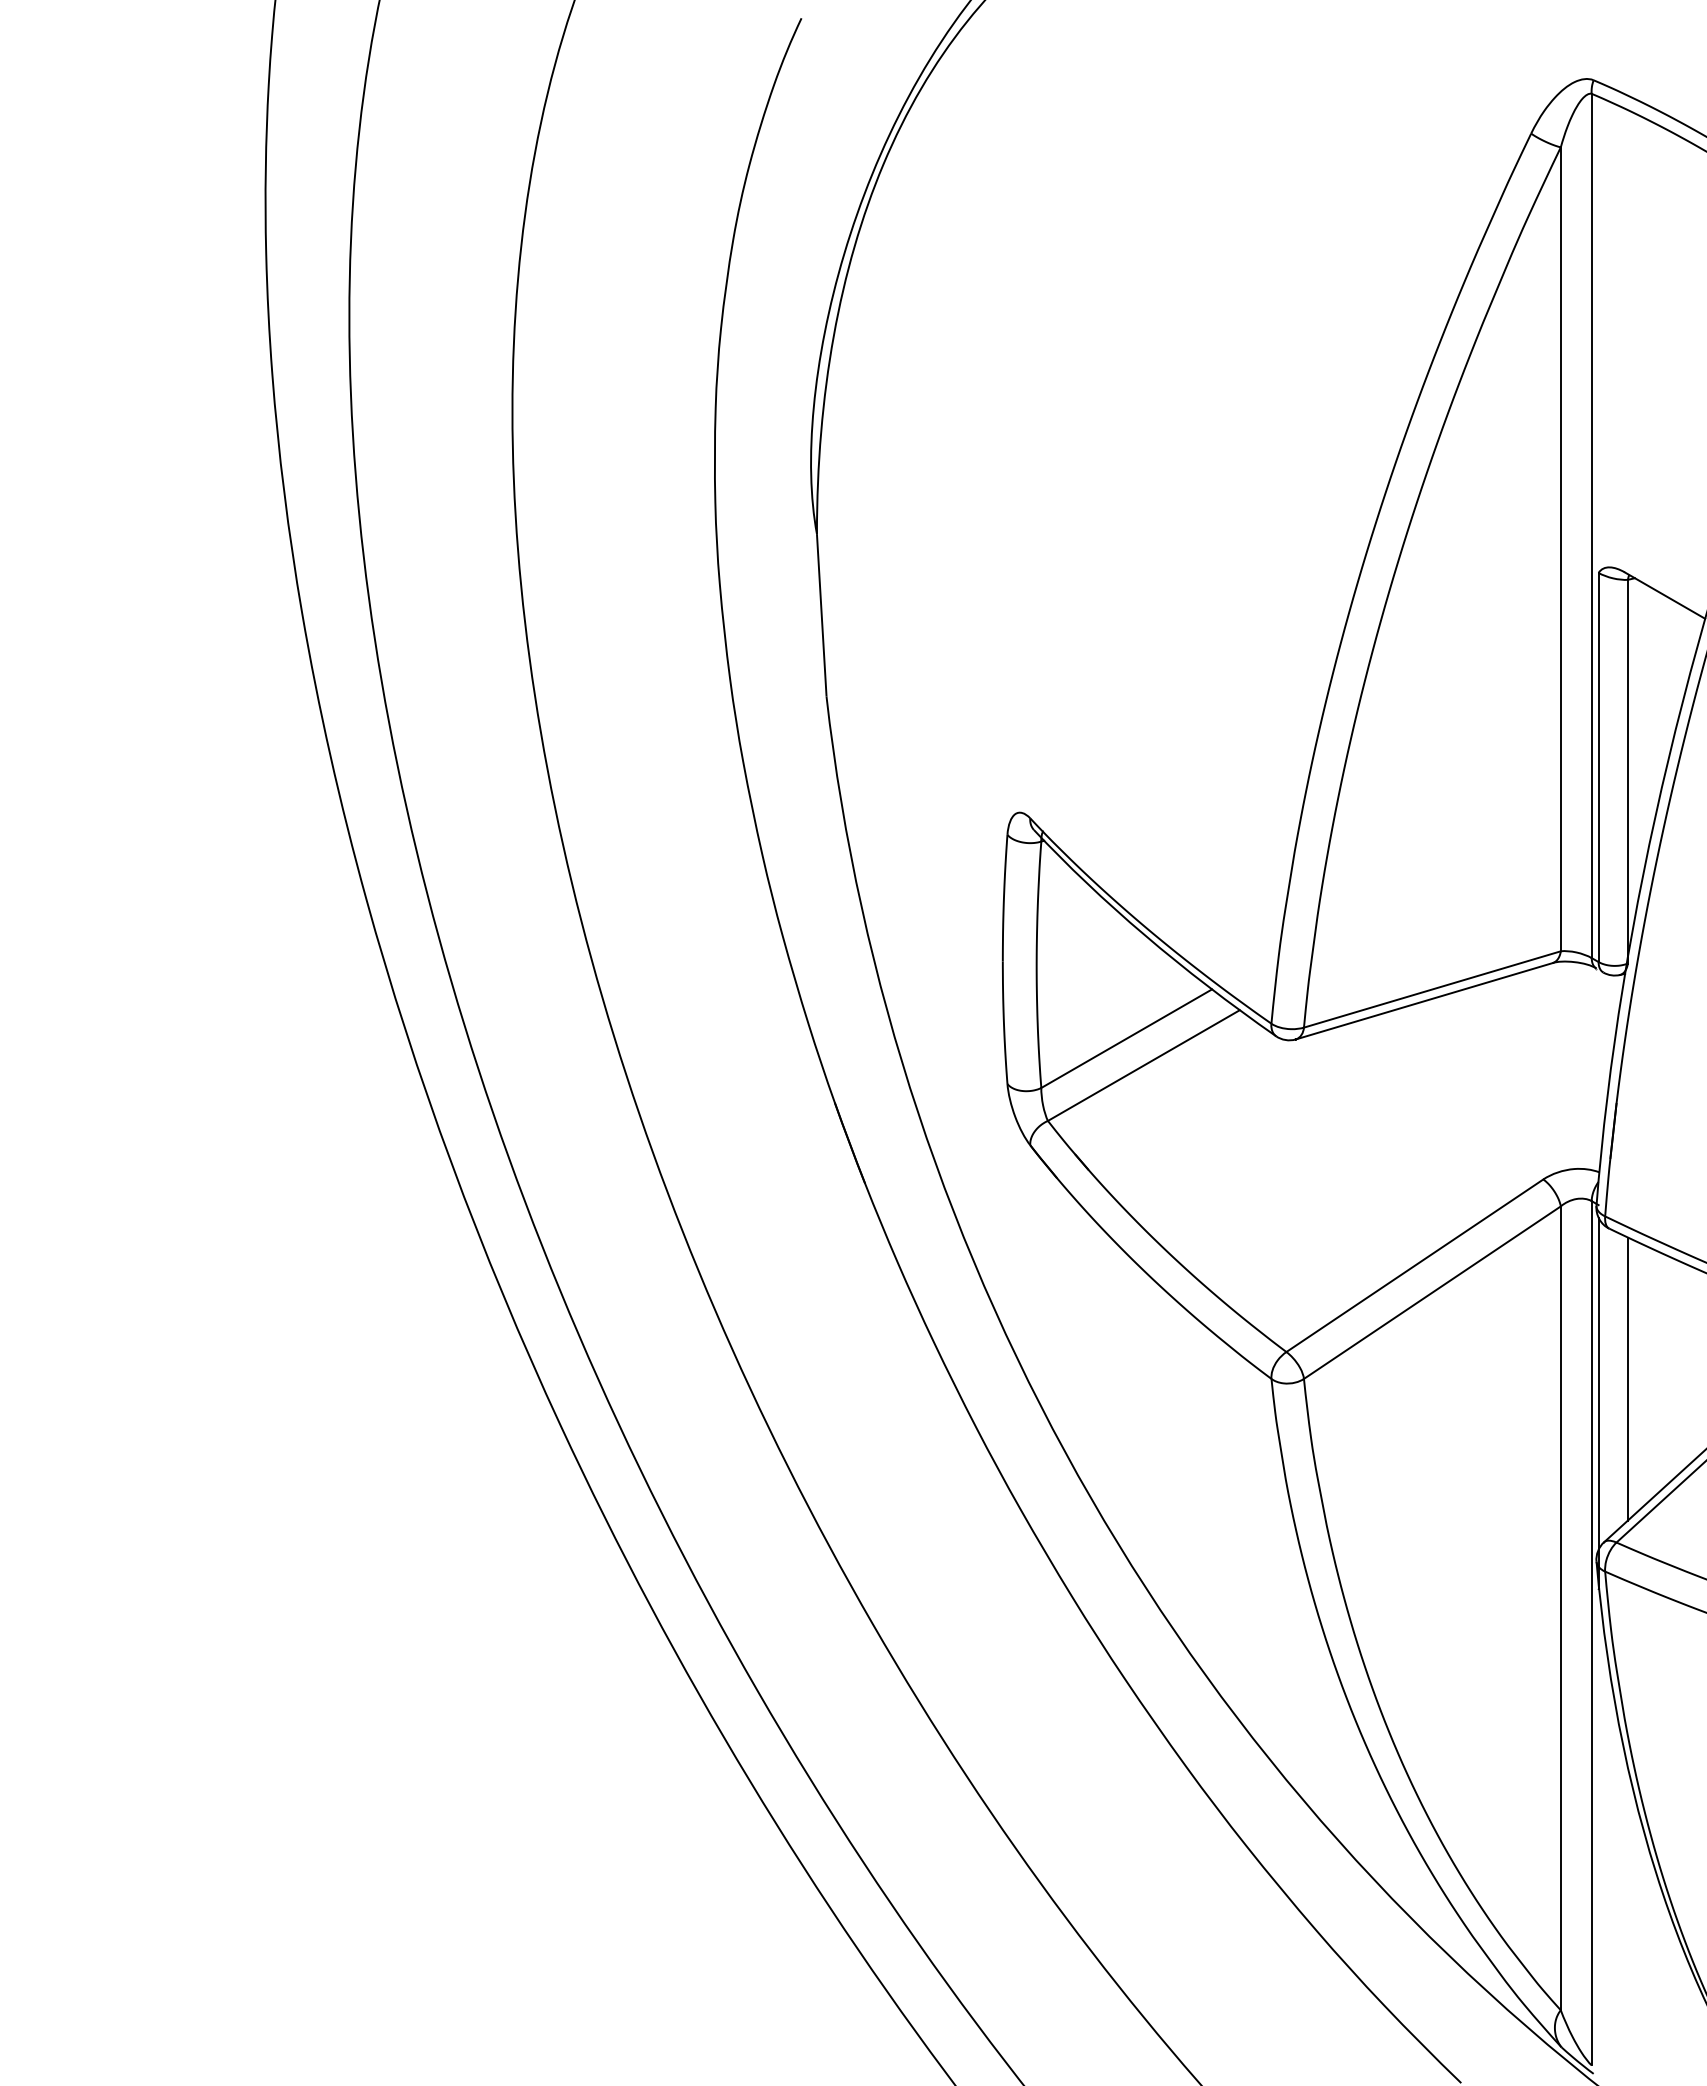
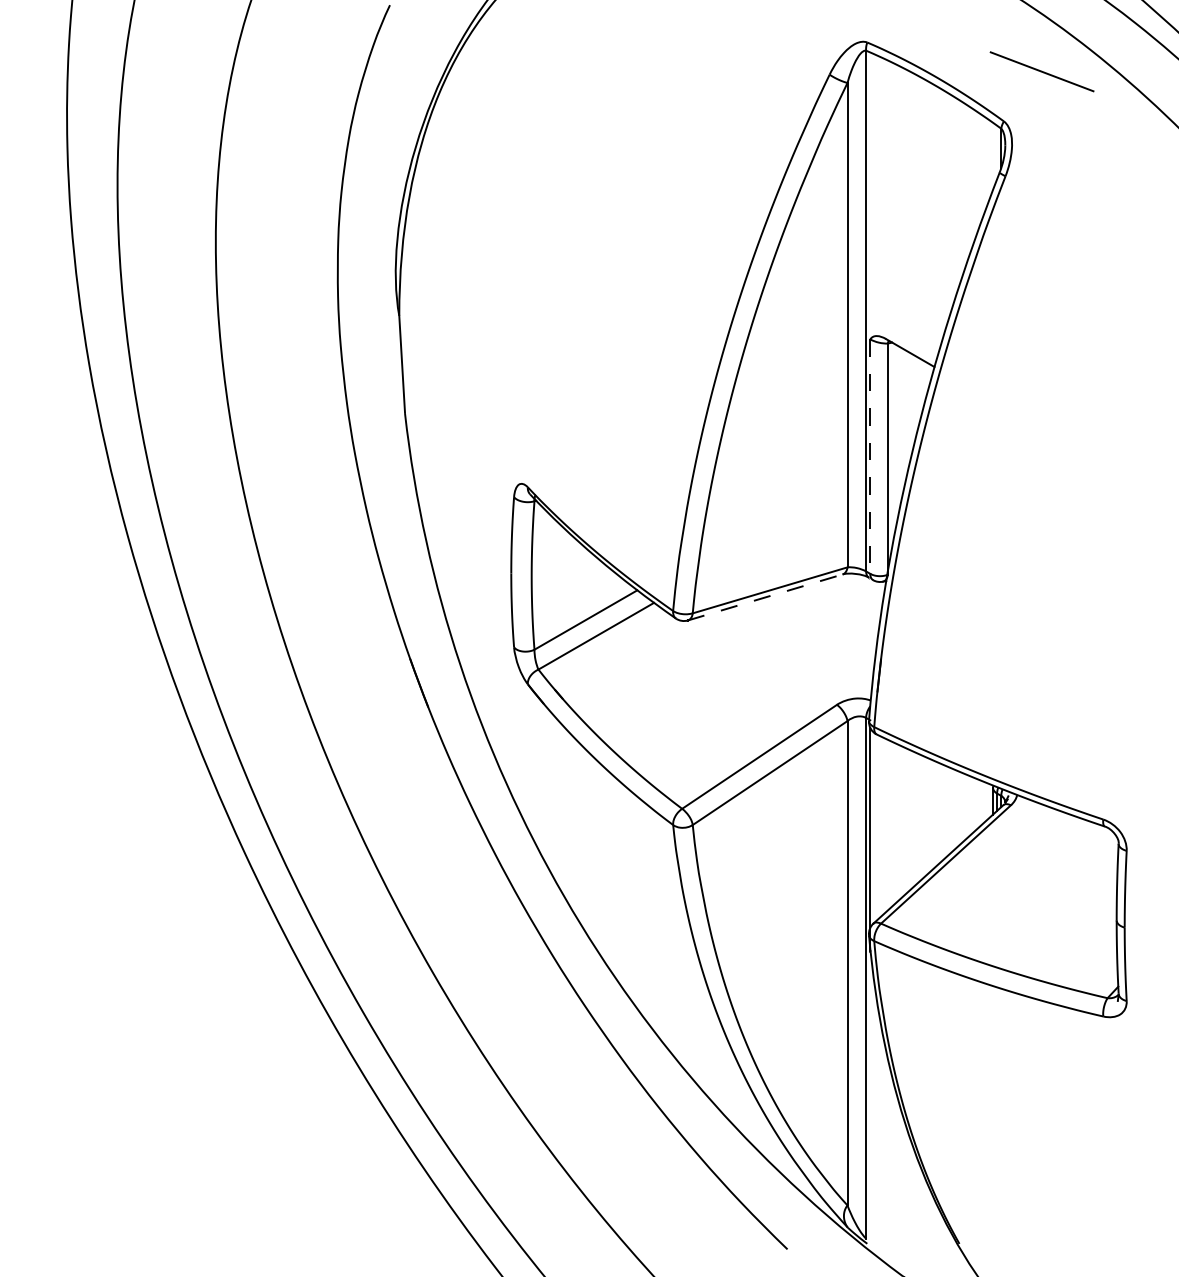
line: (1598, 768) -> (870, 457), solid -> dashed
line: (1424, 1001) -> (765, 597), solid -> dashed
line: (1627, 1378) -> (887, 824), removed

